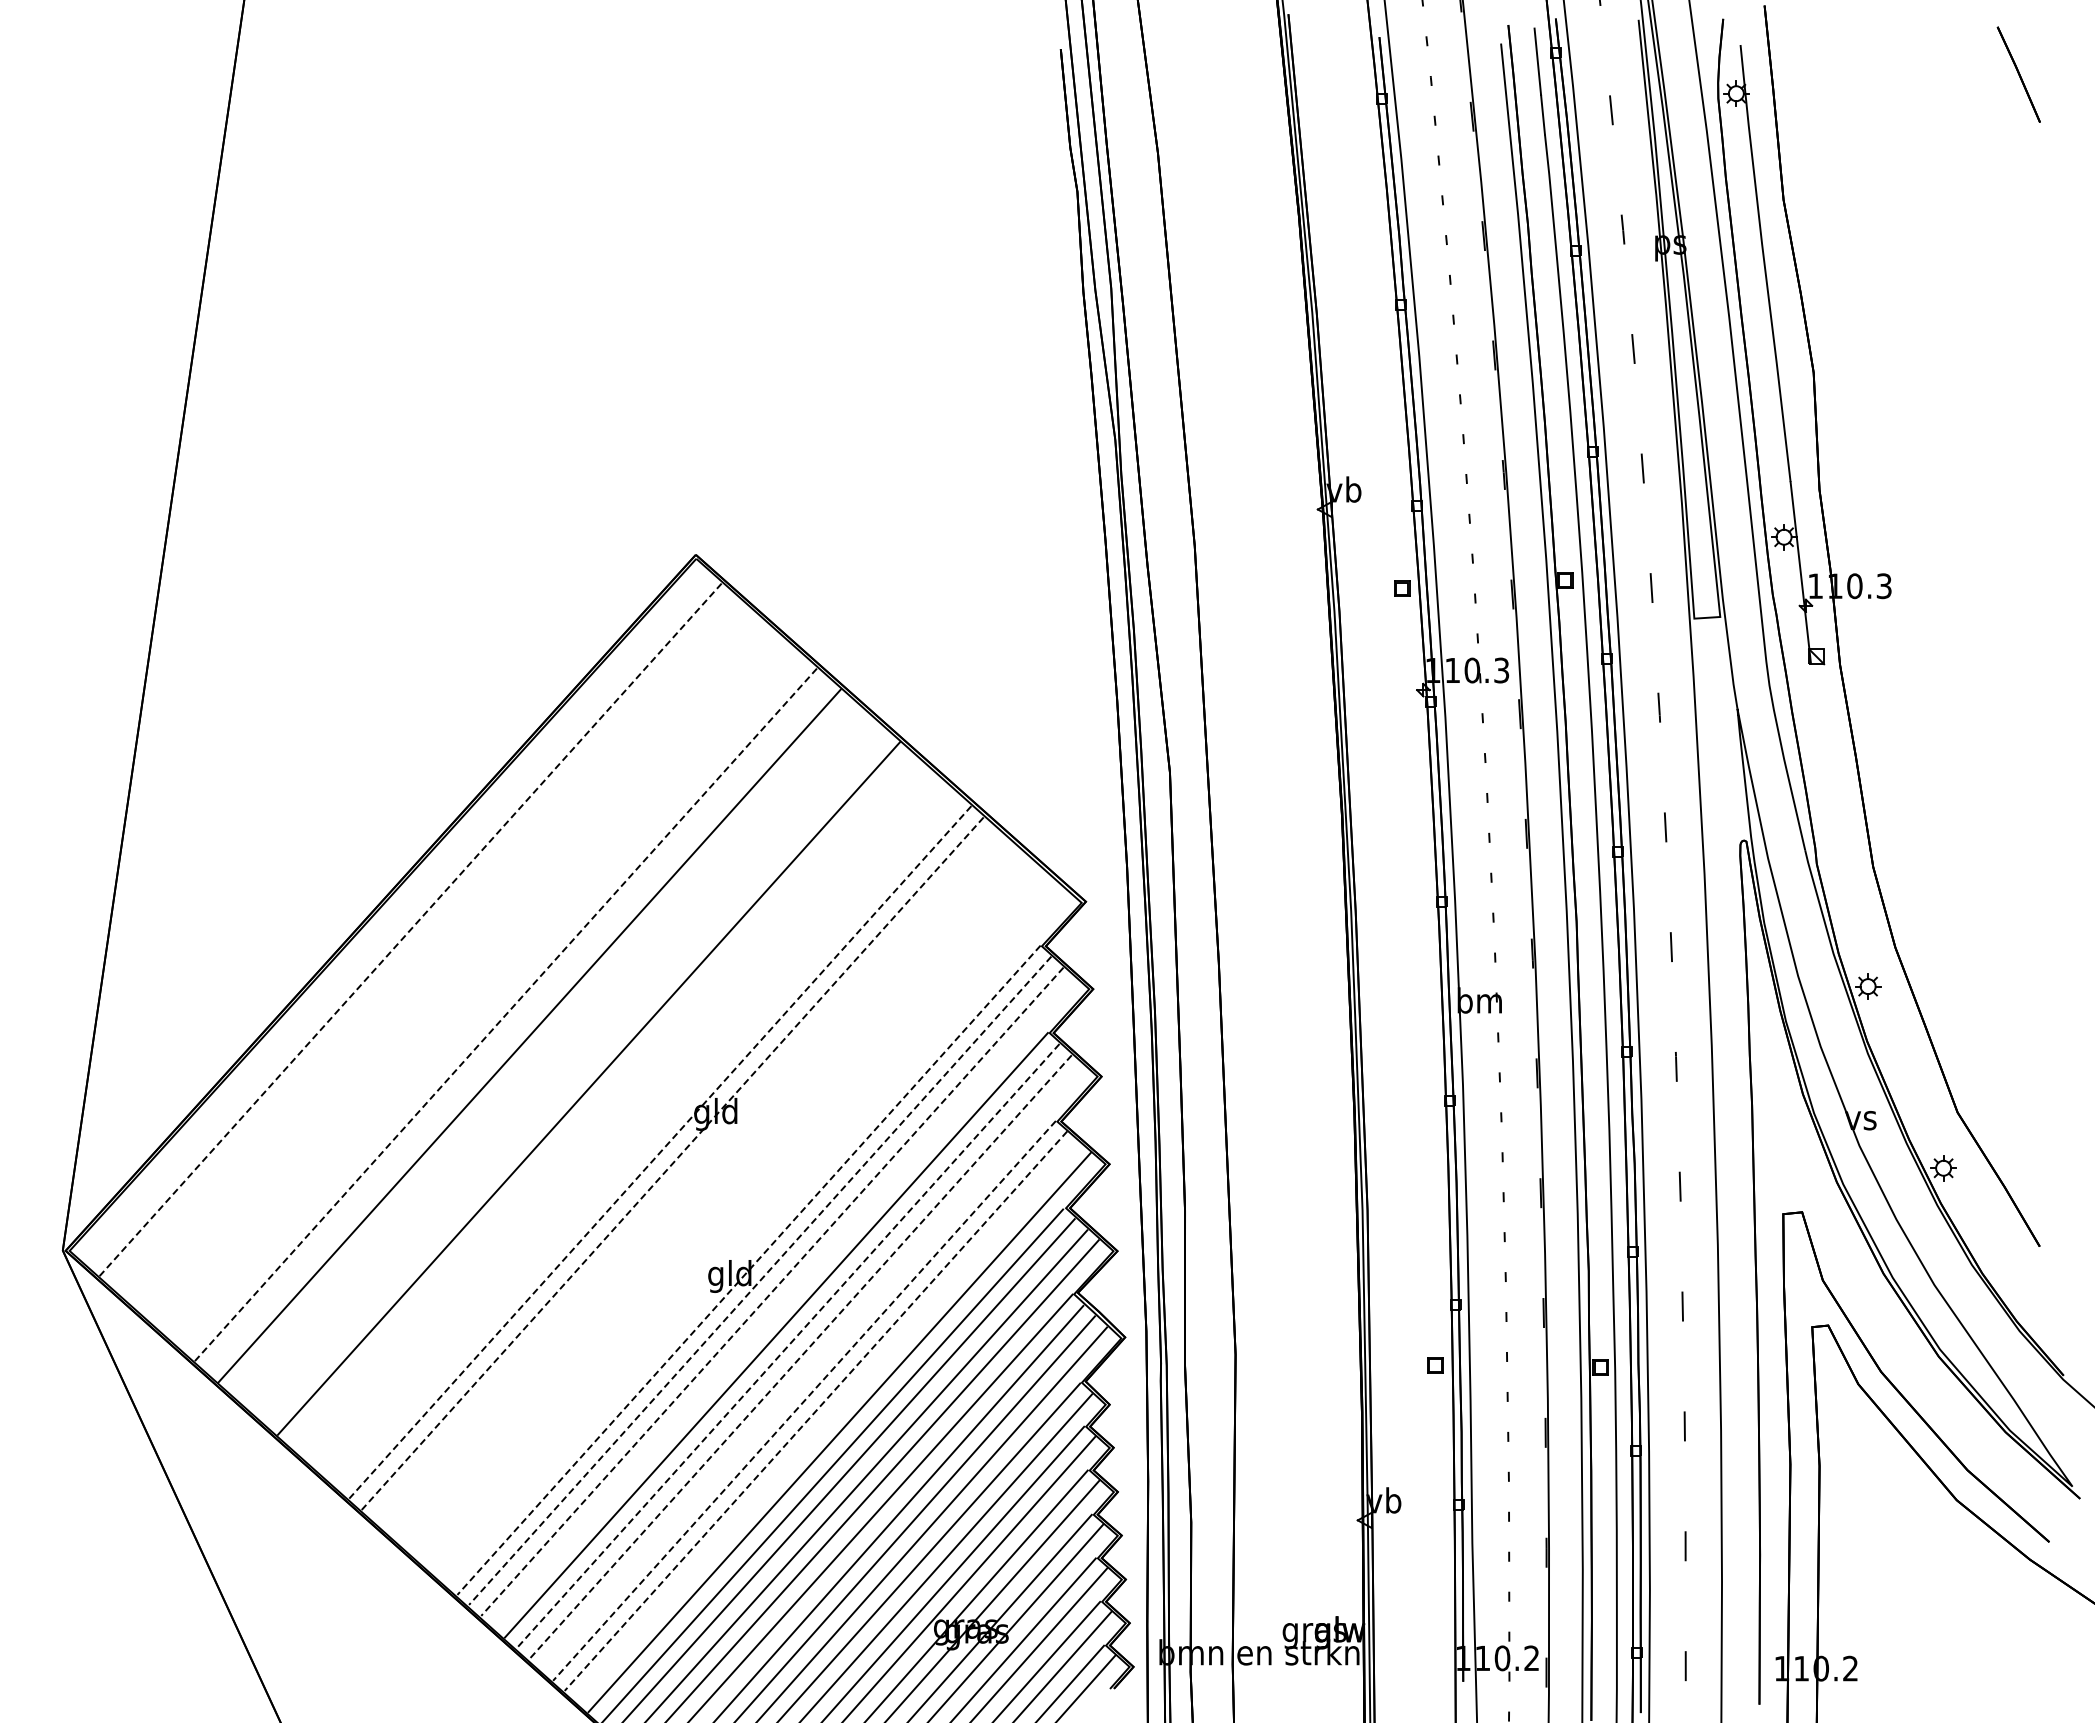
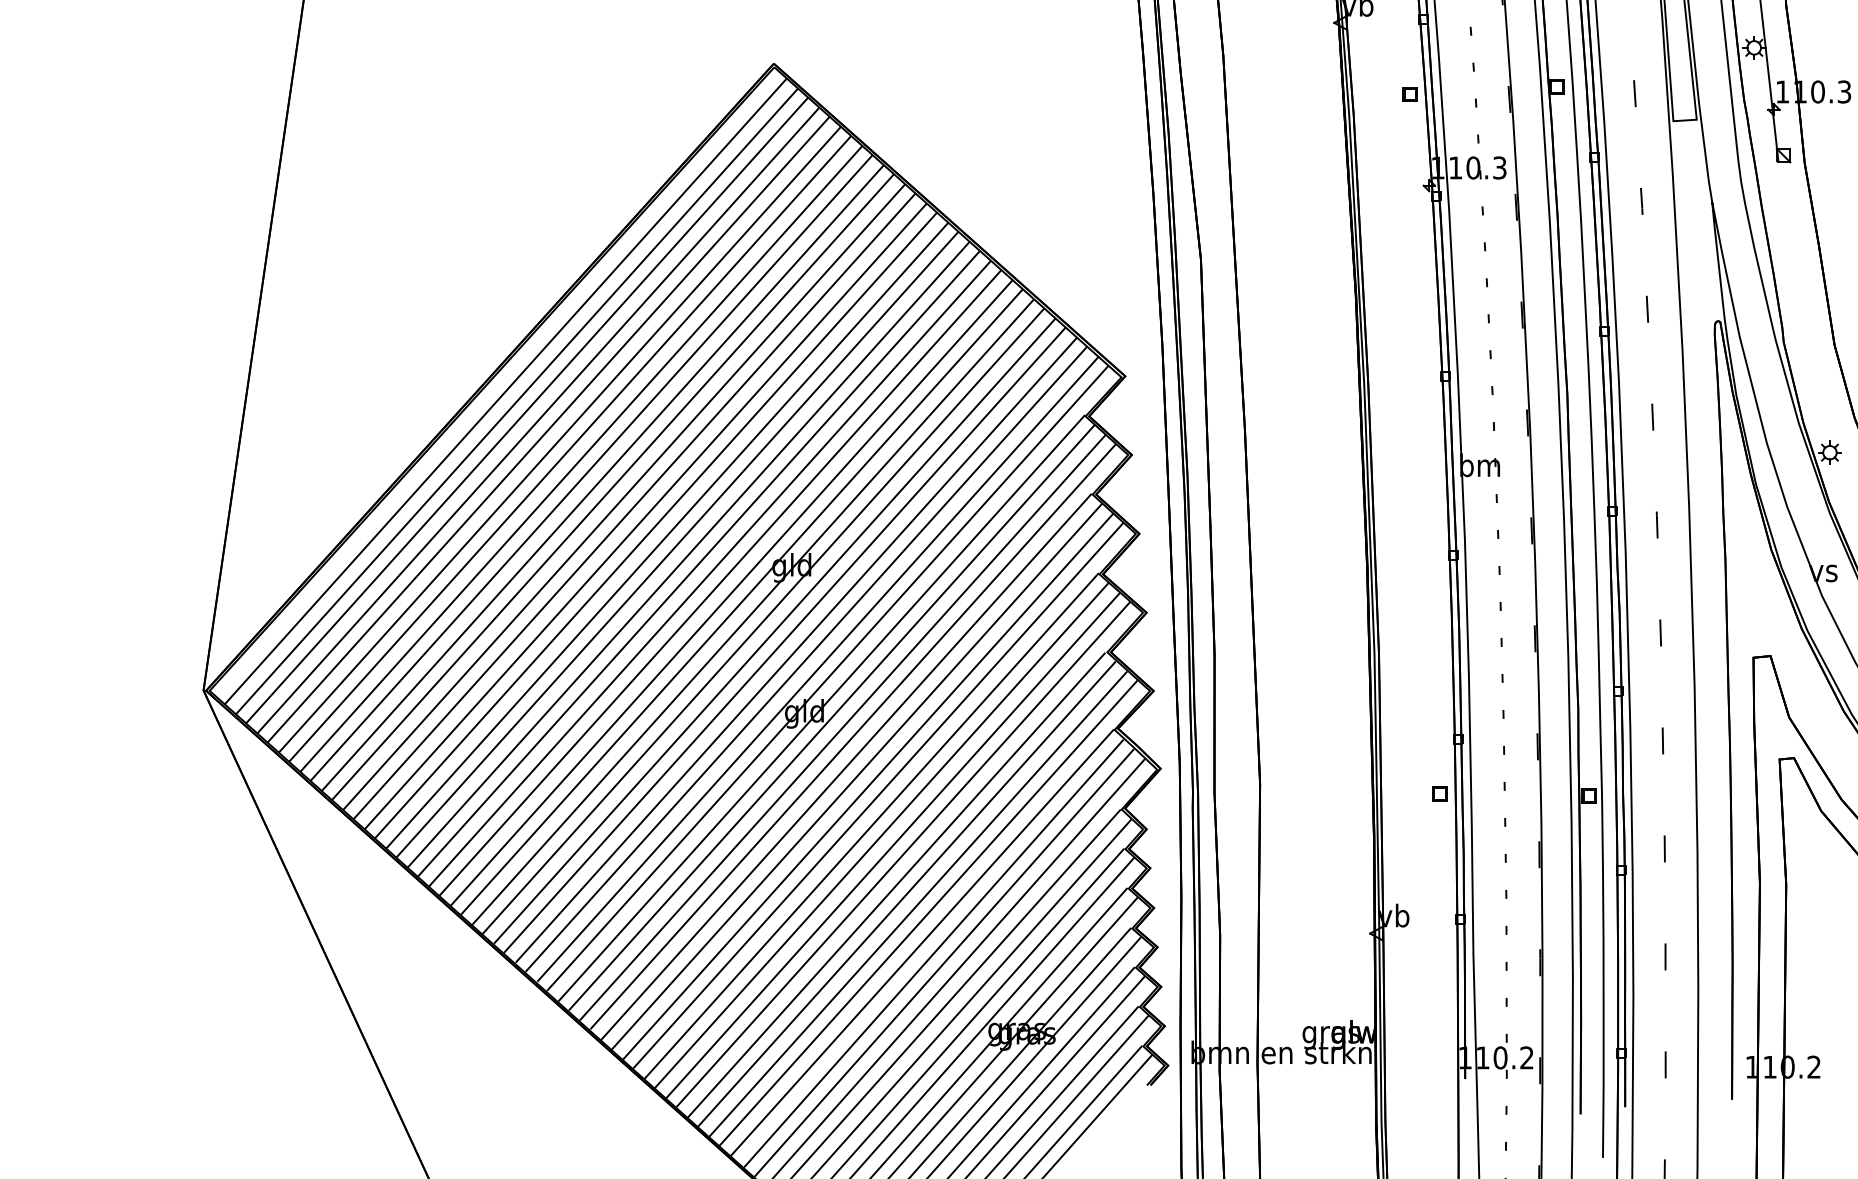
line: (398, 918) -> (505, 391), added
line: (410, 930) -> (516, 402), dashed -> solid
line: (421, 939) -> (526, 410), added
line: (434, 950) -> (538, 420), added
line: (445, 960) -> (548, 429), added
line: (458, 972) -> (560, 440), added
line: (469, 982) -> (569, 449), added
line: (482, 993) -> (581, 458), added
line: (493, 1003) -> (591, 467), added
line: (505, 1015) -> (602, 478), dashed -> solid
line: (517, 1024) -> (613, 486), added
line: (541, 1045) -> (634, 505), added
line: (553, 1057) -> (645, 516), added
line: (565, 1067) -> (656, 525), added
line: (577, 1078) -> (667, 535), added
line: (601, 1099) -> (688, 554), added
line: (612, 1109) -> (698, 563), added
line: (624, 1120) -> (709, 573), added
line: (636, 1130) -> (720, 582), added
line: (648, 1142) -> (731, 593), added
line: (660, 1152) -> (742, 602), dashed -> solid
line: (672, 1164) -> (752, 612), dashed -> solid
line: (684, 1173) -> (763, 621), added
line: (697, 1184) -> (775, 631), added
line: (708, 1194) -> (785, 640), added
line: (721, 1205) -> (796, 649), added
line: (732, 1215) -> (806, 658), added
line: (745, 1226) -> (818, 668), added
line: (755, 1236) -> (827, 677), added
line: (748, 1270) -> (821, 708), dashed -> solid
line: (760, 1280) -> (832, 717), dashed -> solid
line: (772, 1291) -> (842, 727), dashed -> solid
line: (783, 1301) -> (852, 736), added
line: (788, 1346) -> (857, 776), dashed -> solid
line: (800, 1357) -> (868, 786), dashed -> solid
line: (811, 1367) -> (878, 795), added
line: (804, 1401) -> (871, 826), dashed -> solid
line: (815, 1411) -> (881, 835), dashed -> solid
line: (828, 1422) -> (893, 845), added

